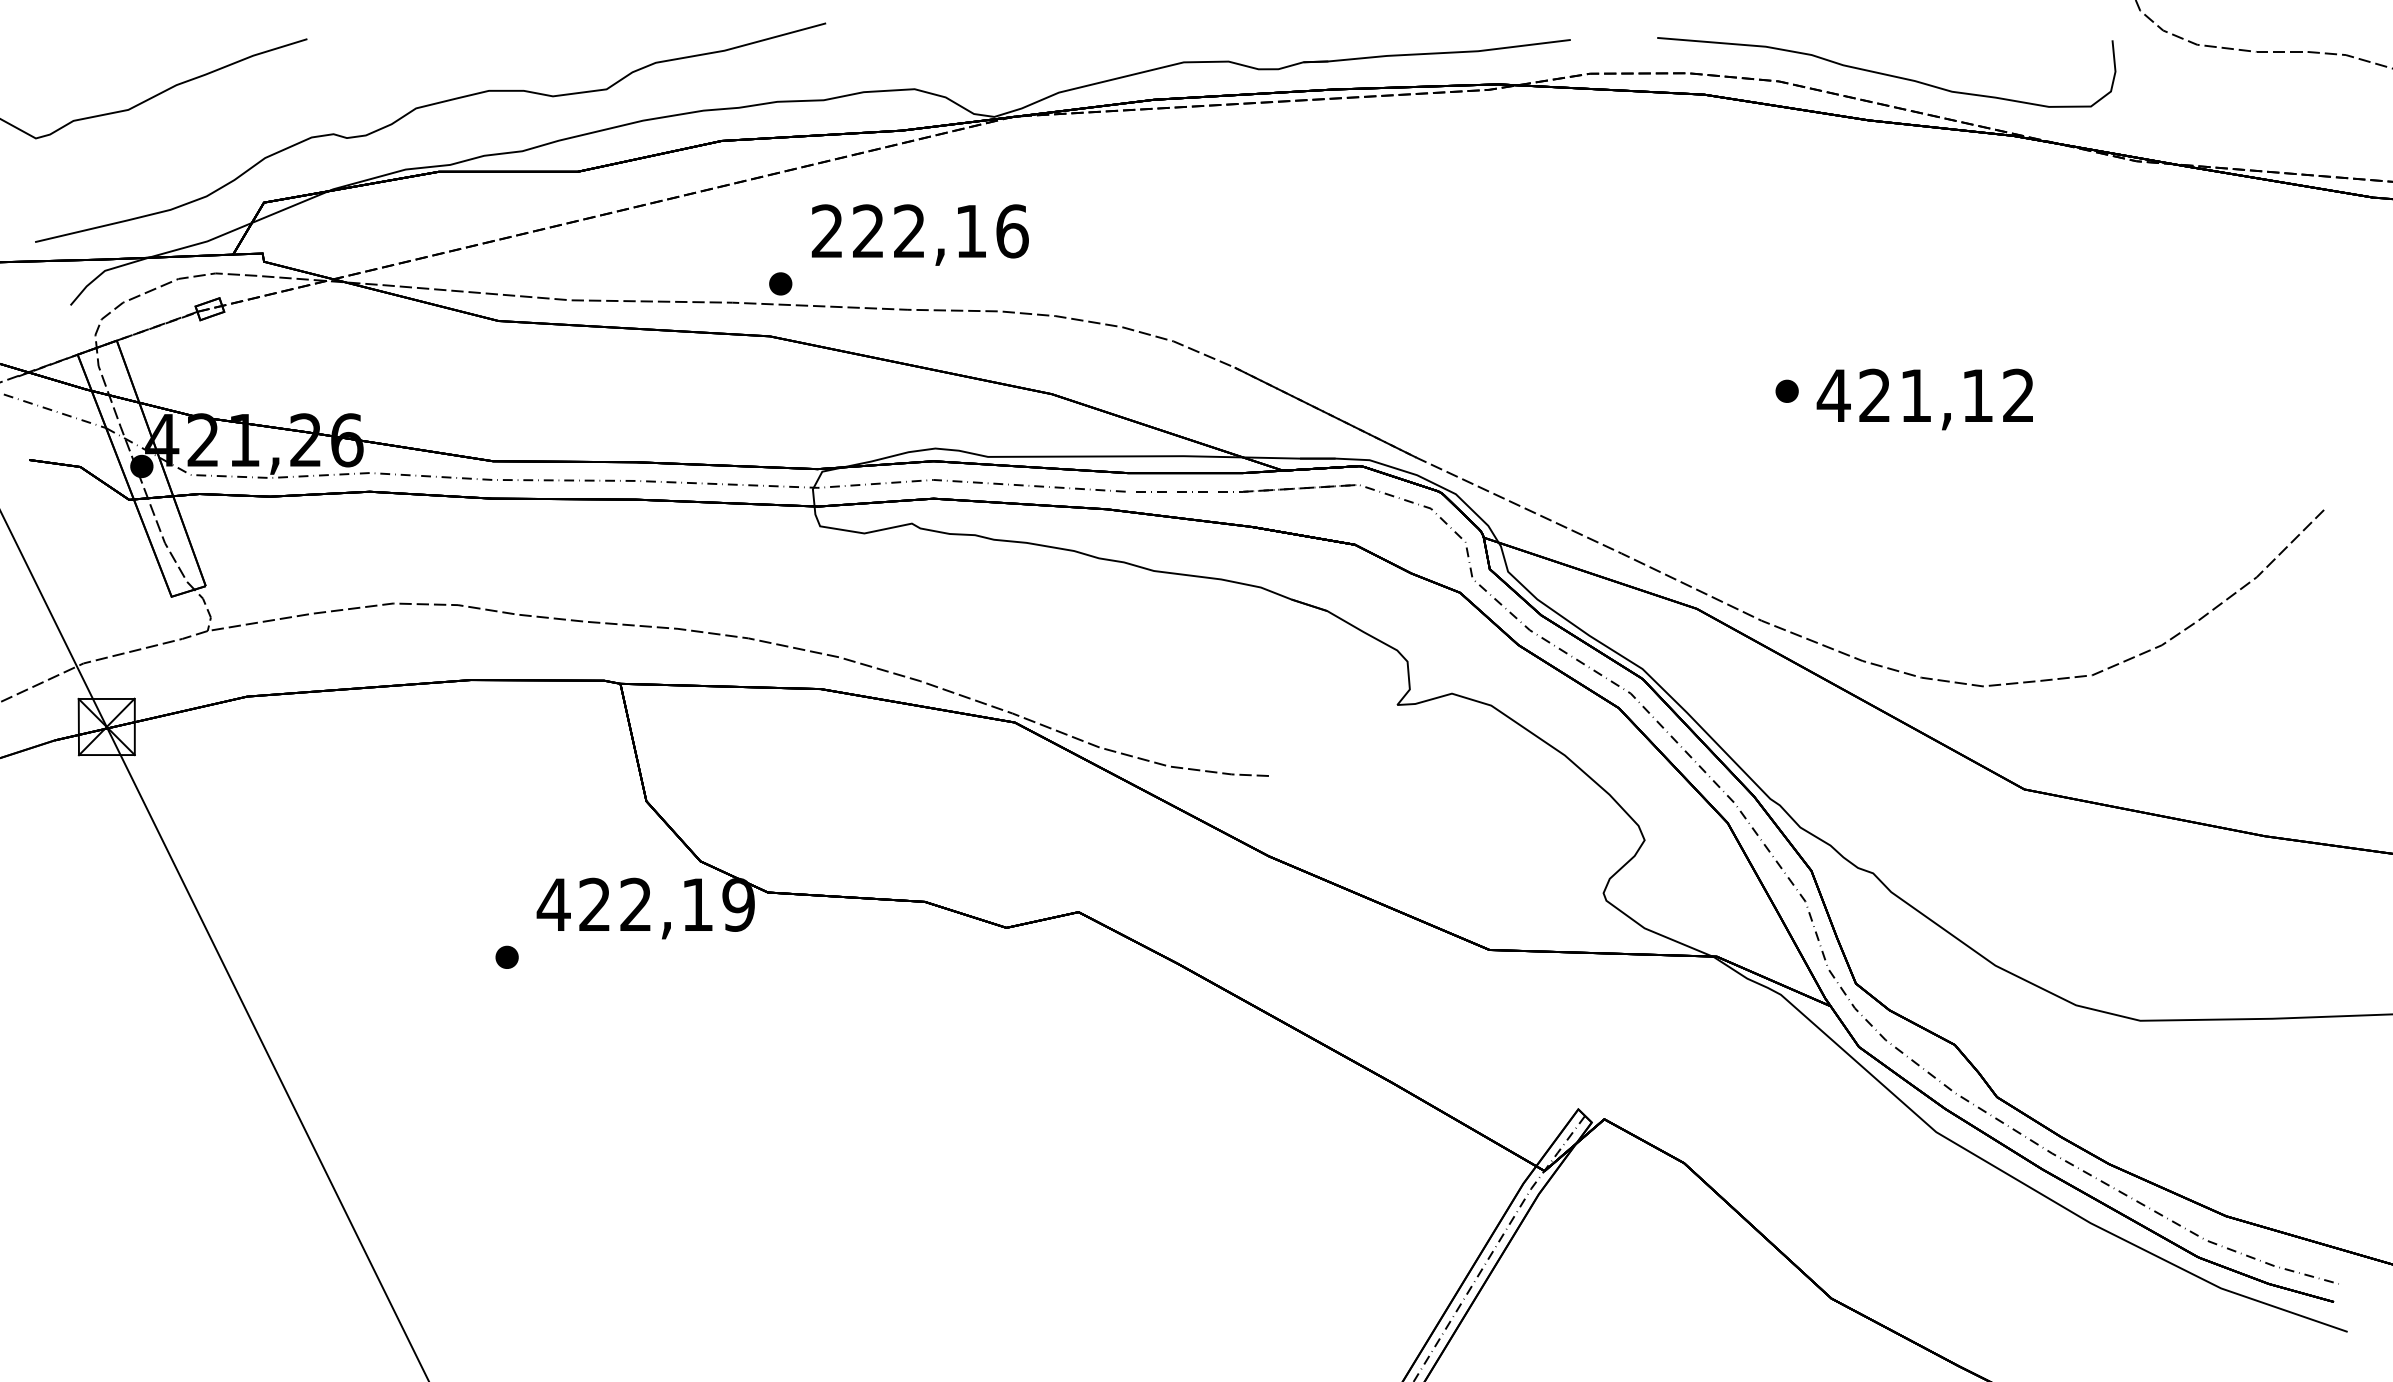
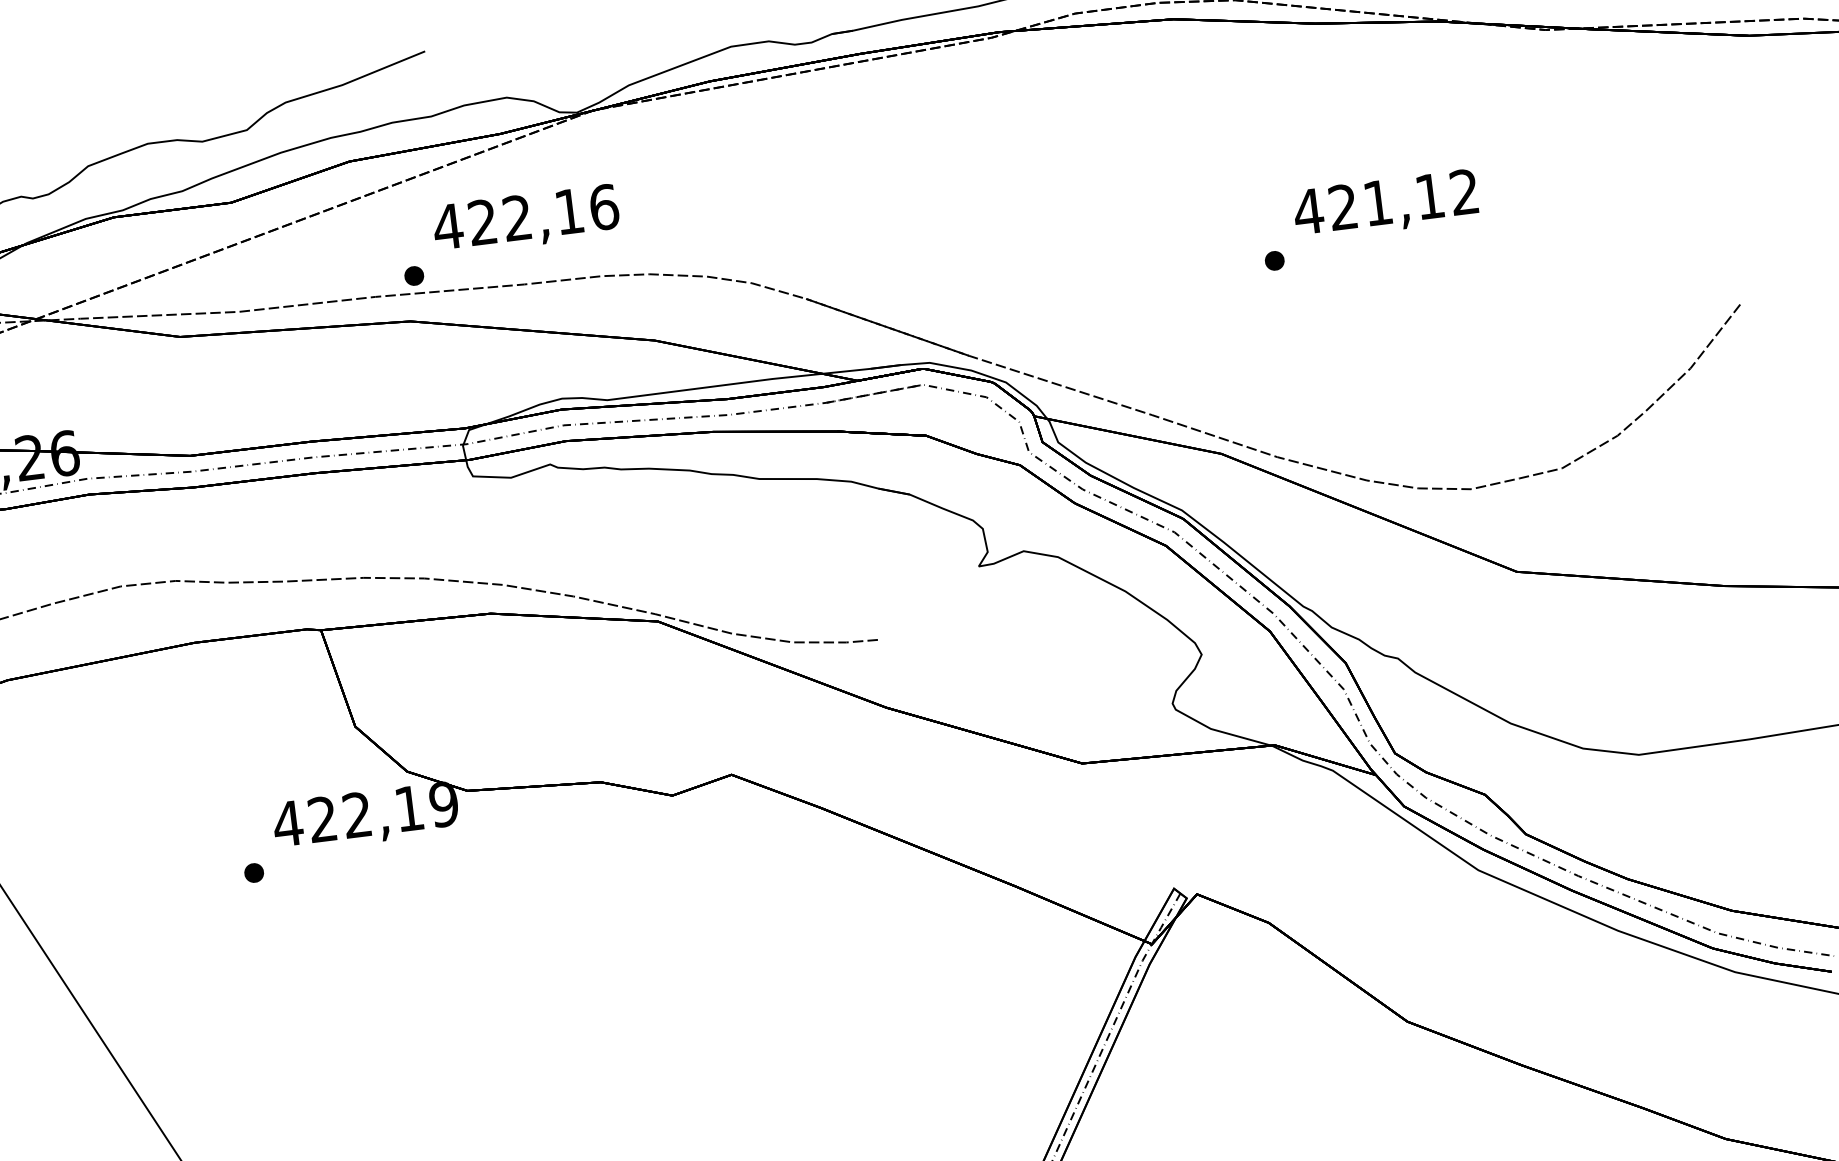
text: (827, 230) -> (448, 226), 222,16 -> 422,16
text: (1924, 399) -> (1385, 205), moved

